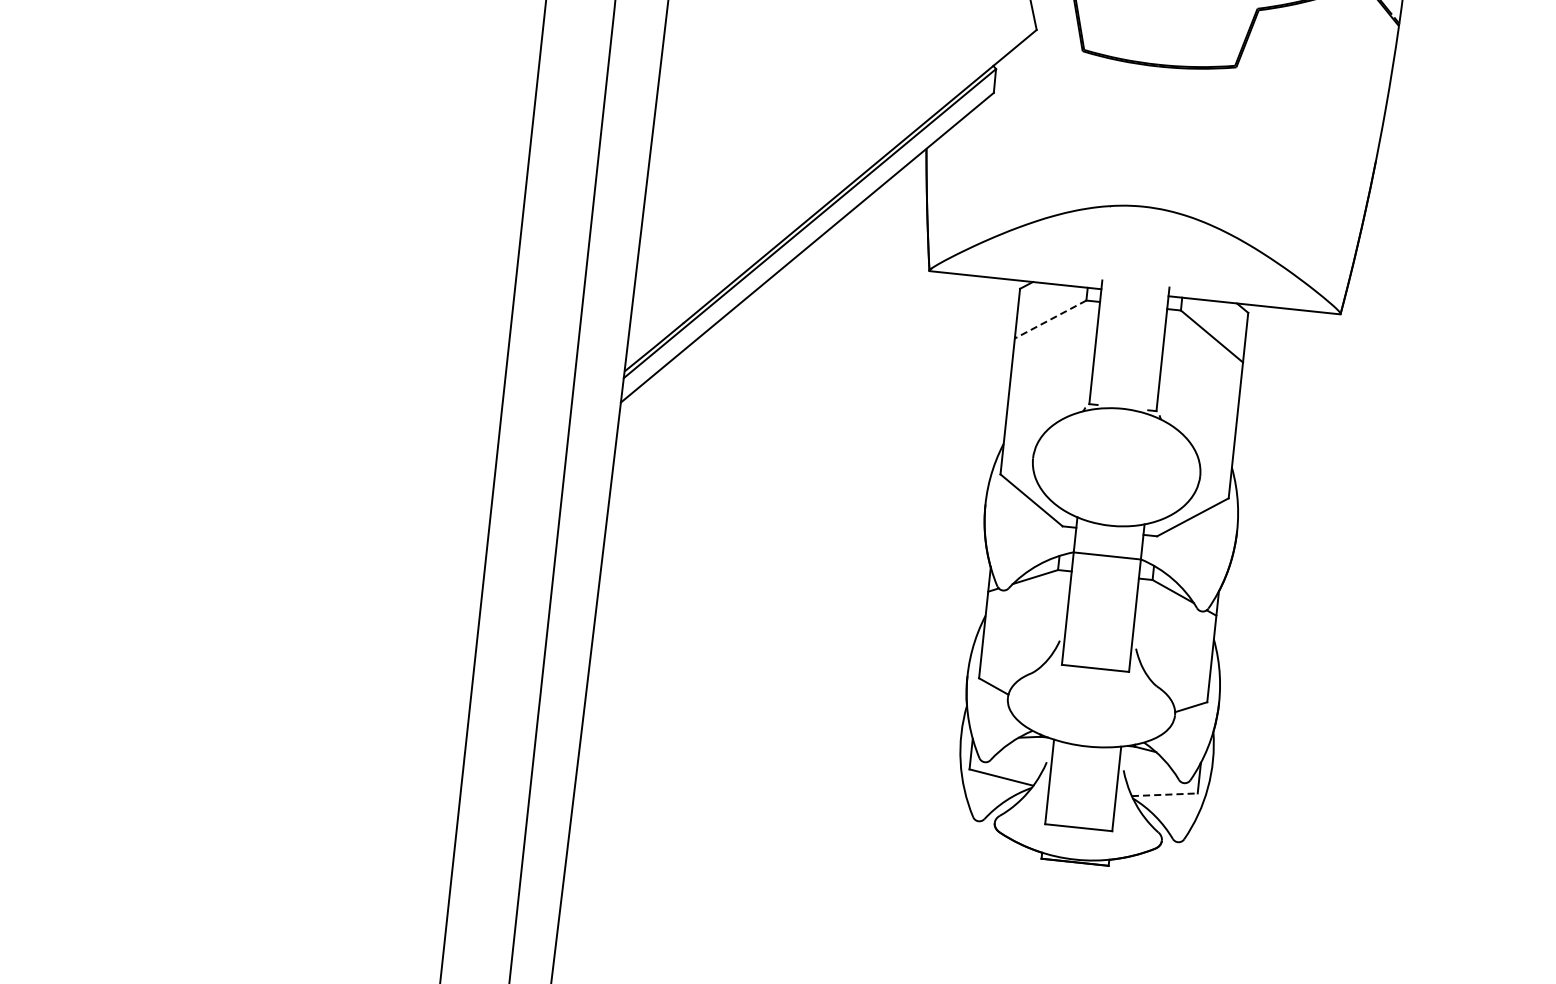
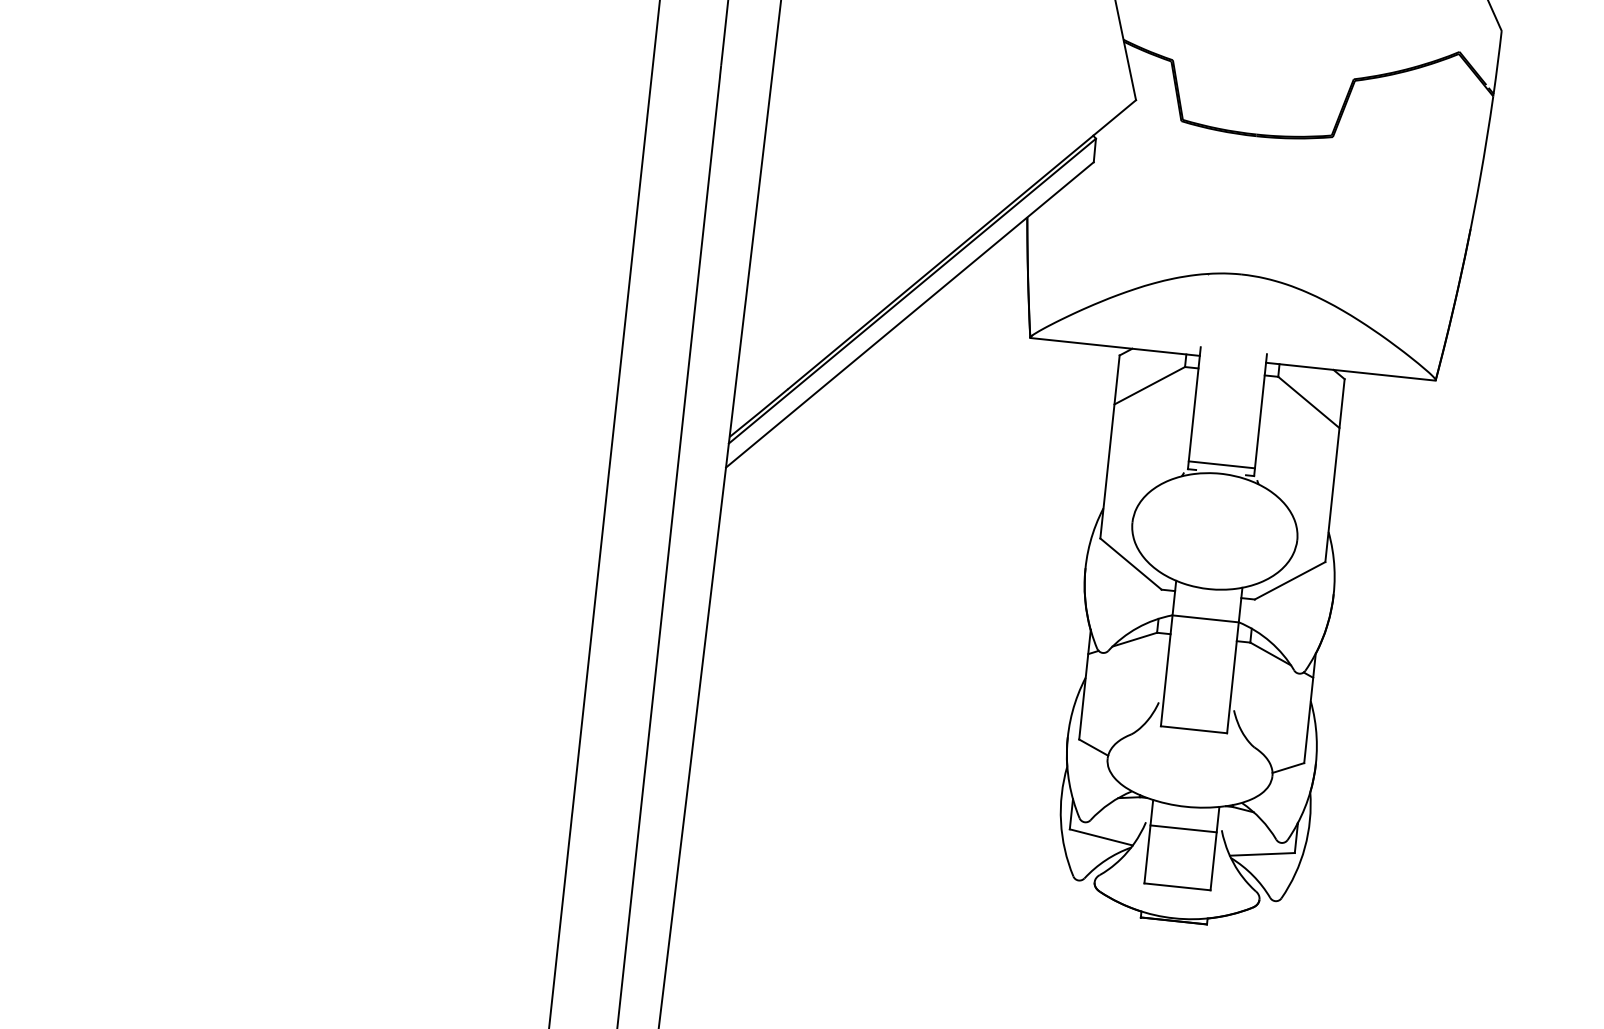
line: (1050, 319) -> (1149, 385), dashed -> solid
line: (1123, 399) -> (1221, 464), added
line: (1084, 768) -> (1183, 828), added
line: (1164, 794) -> (1262, 854), dashed -> solid

